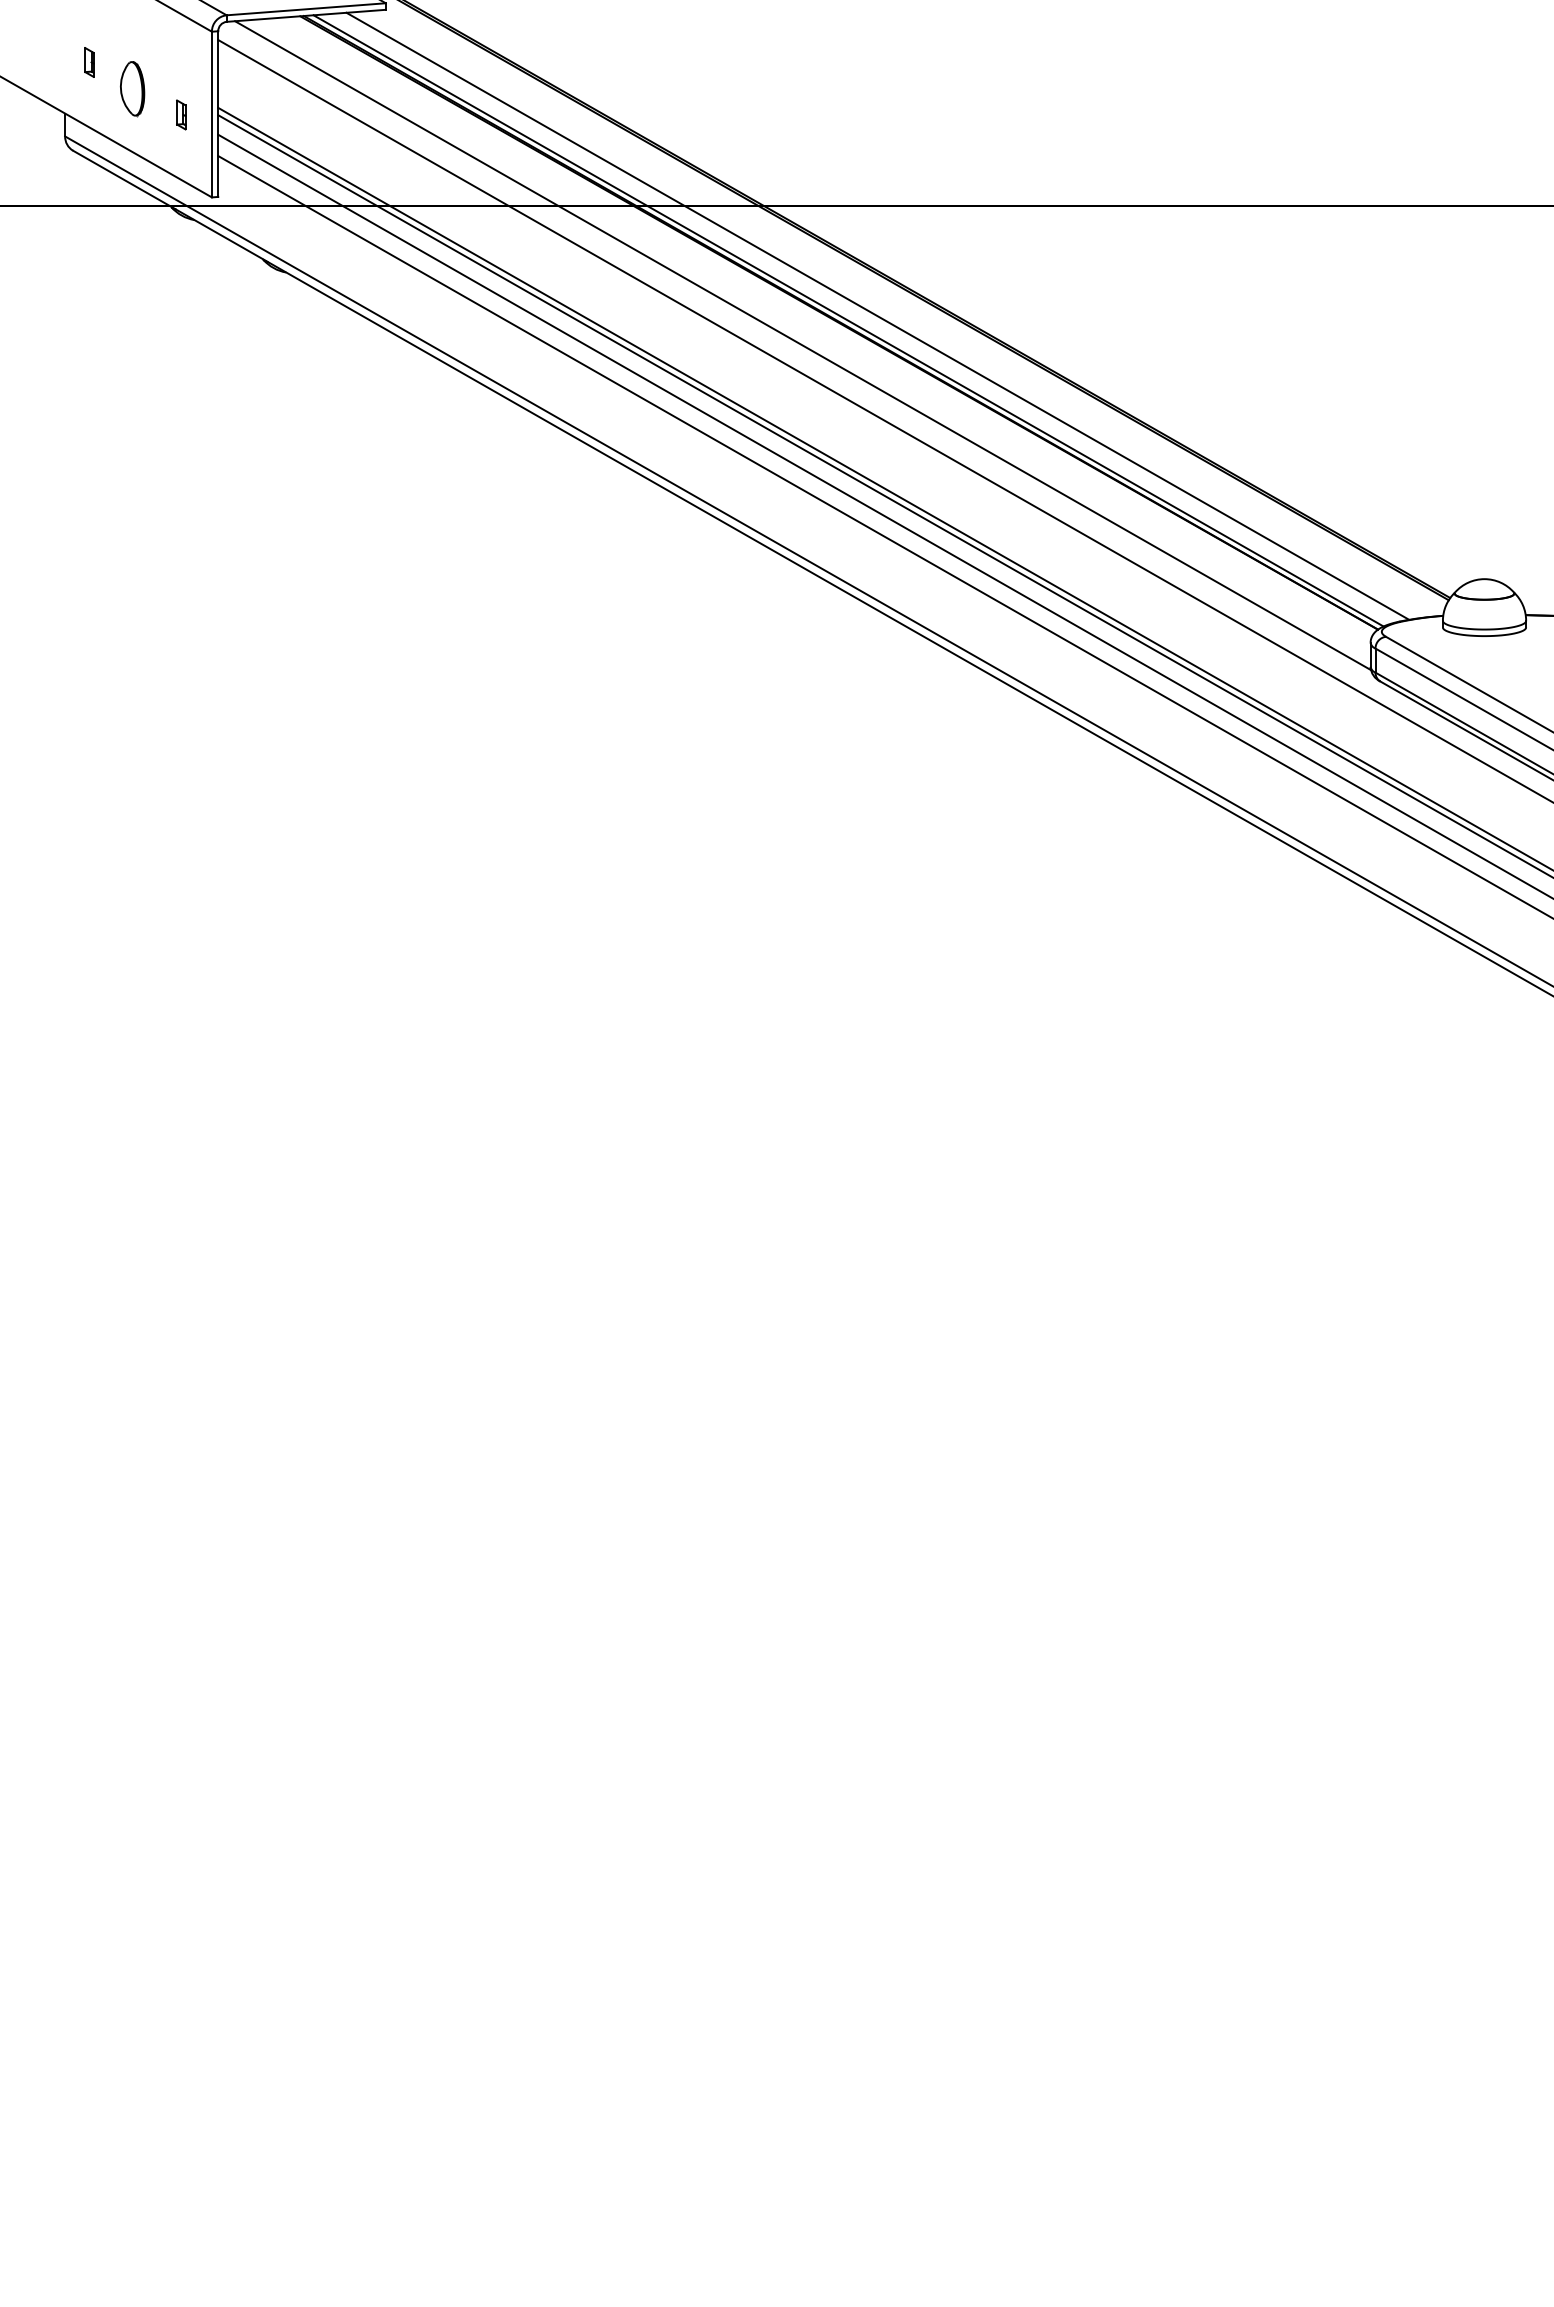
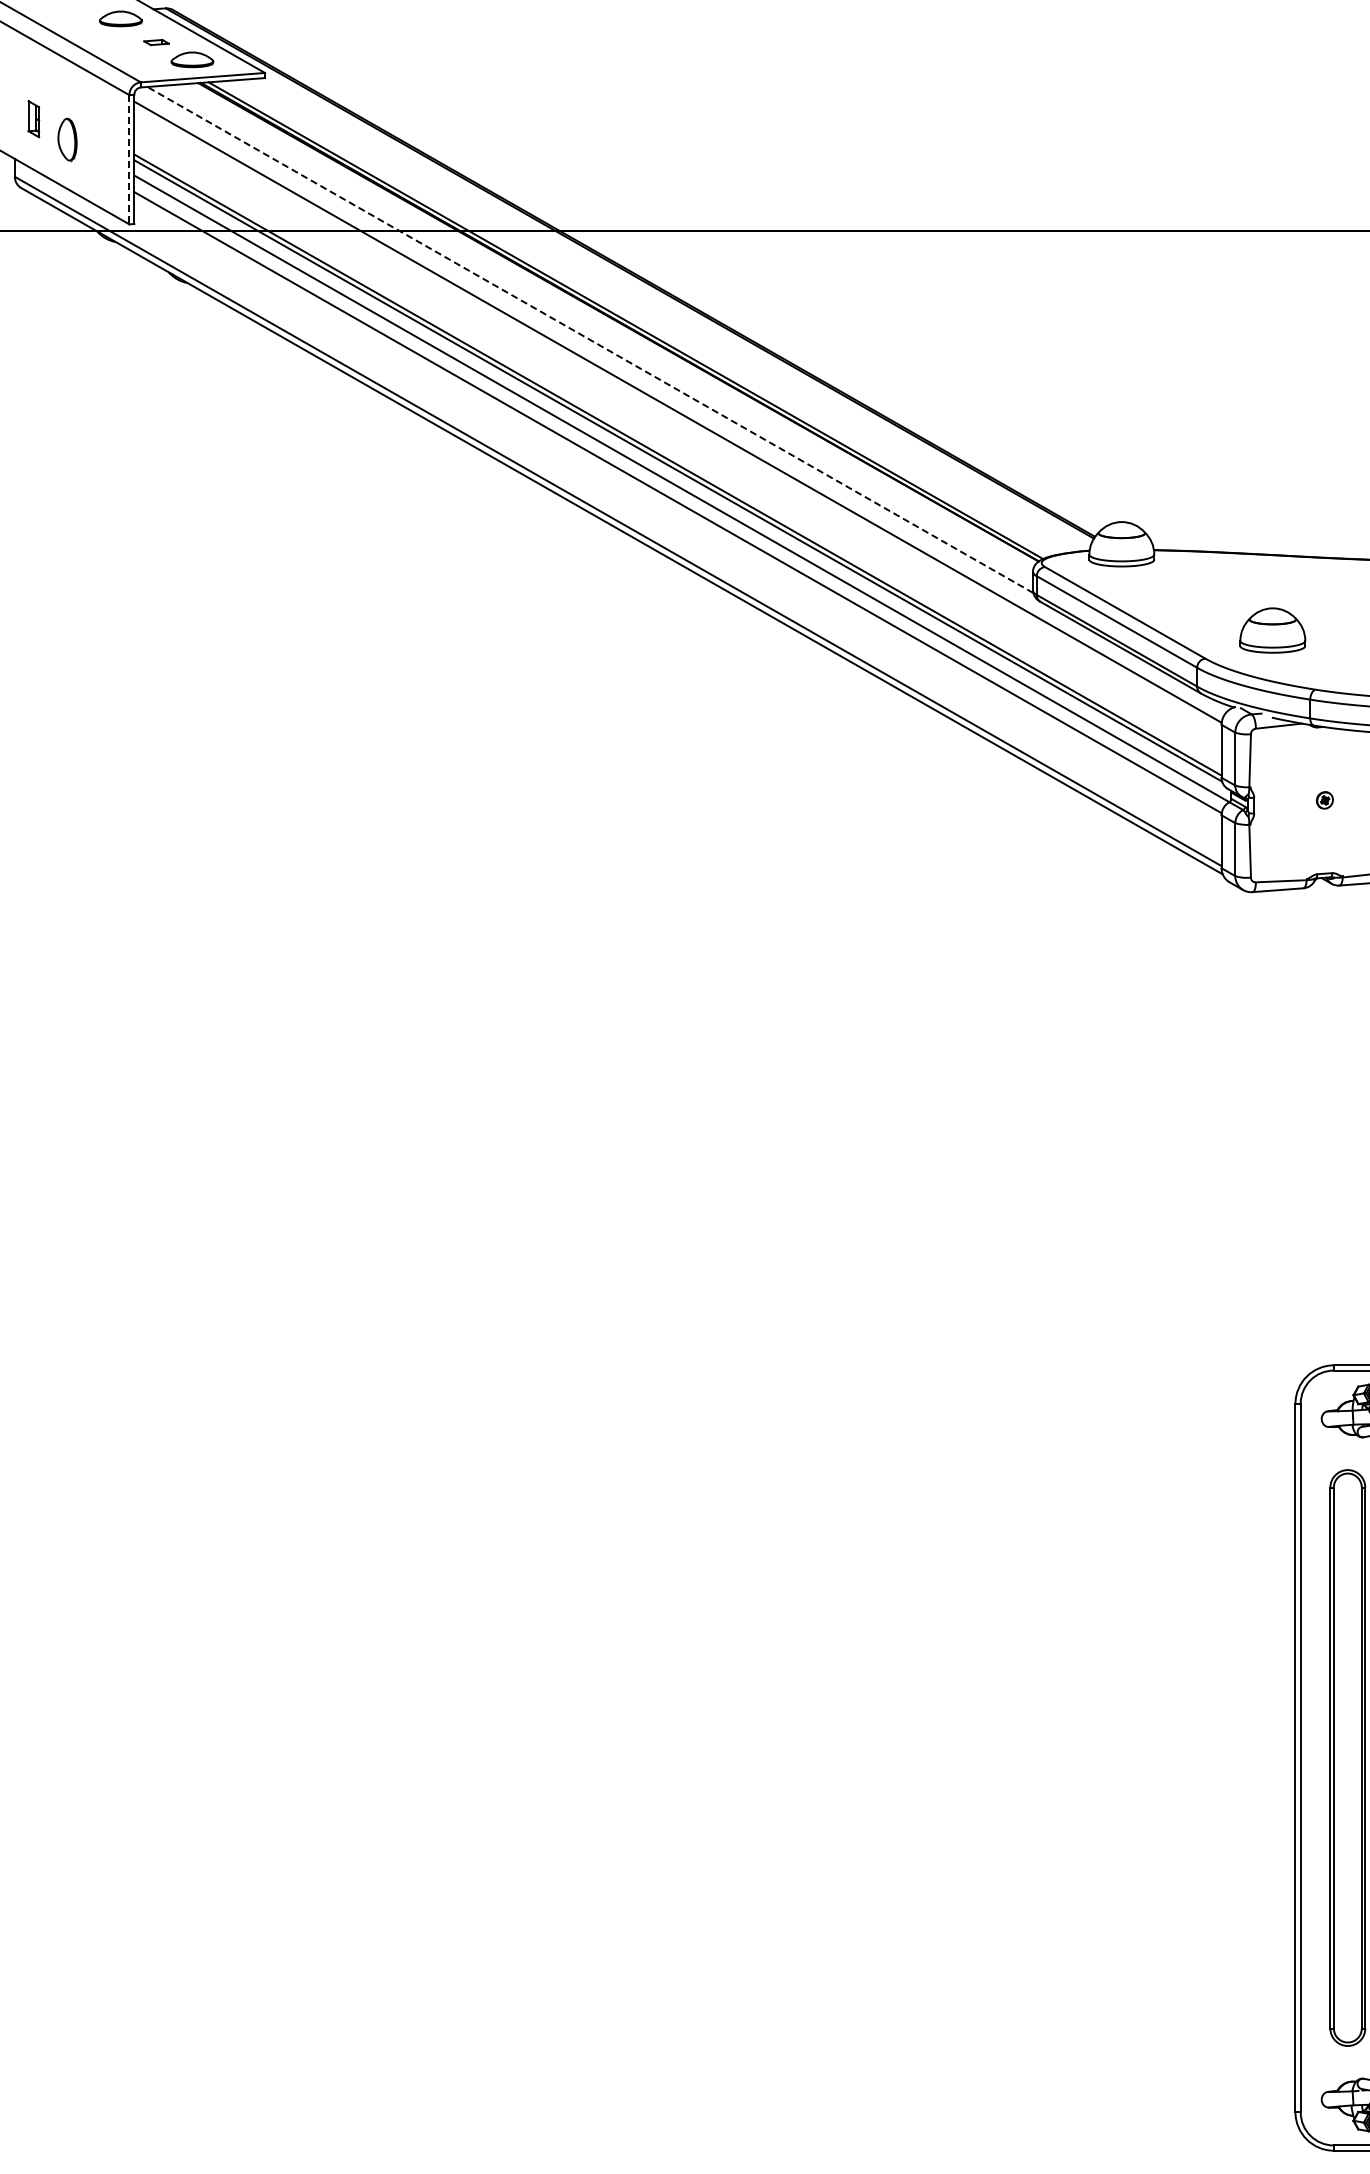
part: (88, 61) -> (33, 118), size x1.6
part: (181, 114) -> (105, 159), removed
line: (212, 114) -> (129, 159), solid -> dashed
line: (877, 315) -> (648, 316), removed
line: (801, 345) -> (589, 339), solid -> dashed

